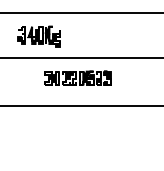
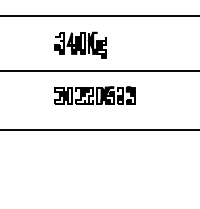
part: (38, 36) -> (79, 44), moved

